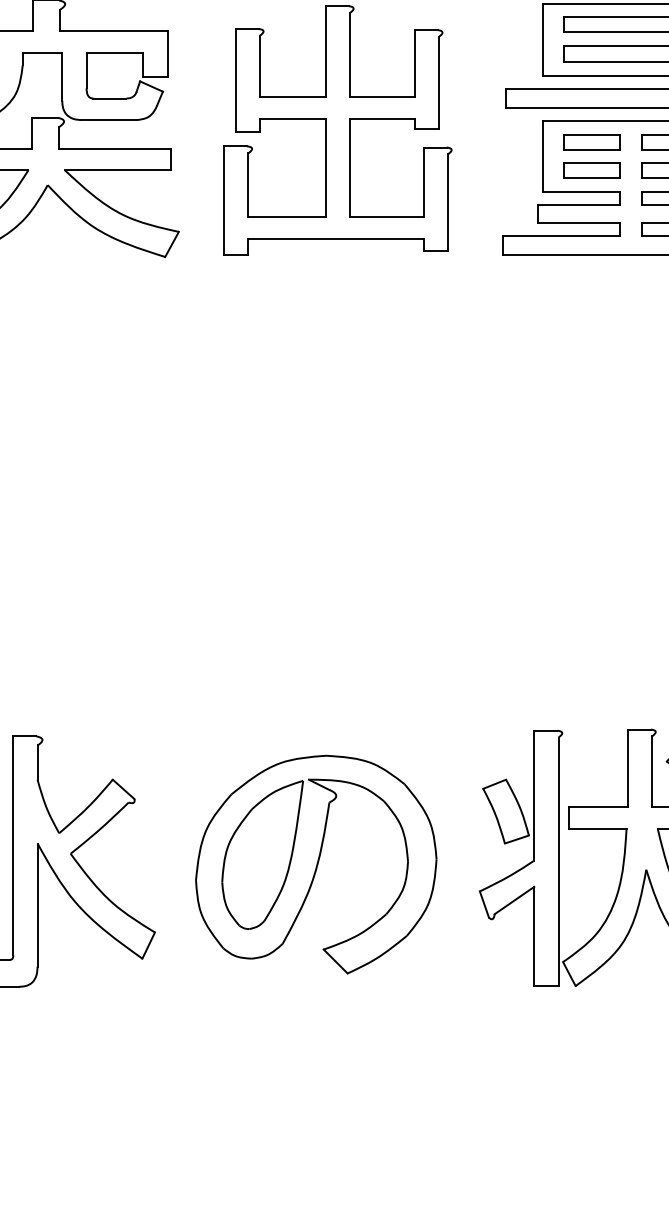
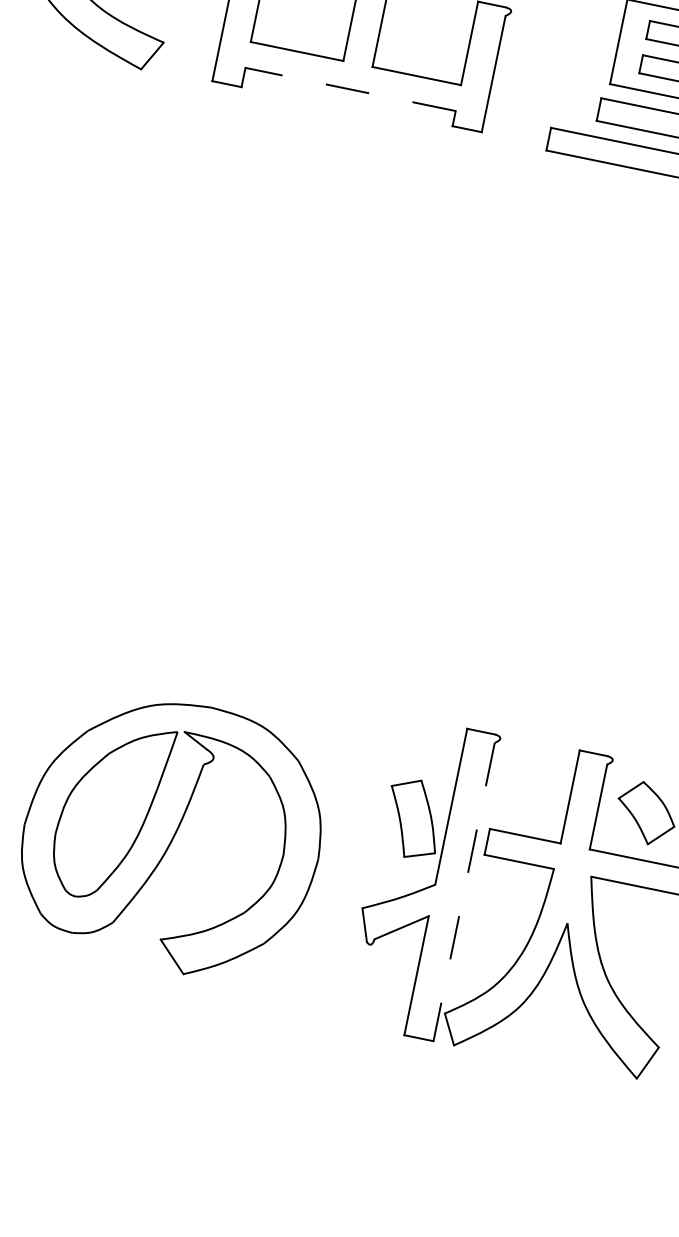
line: (336, 238) -> (351, 89), solid -> dashed
line: (558, 862) -> (463, 892), solid -> dashed

